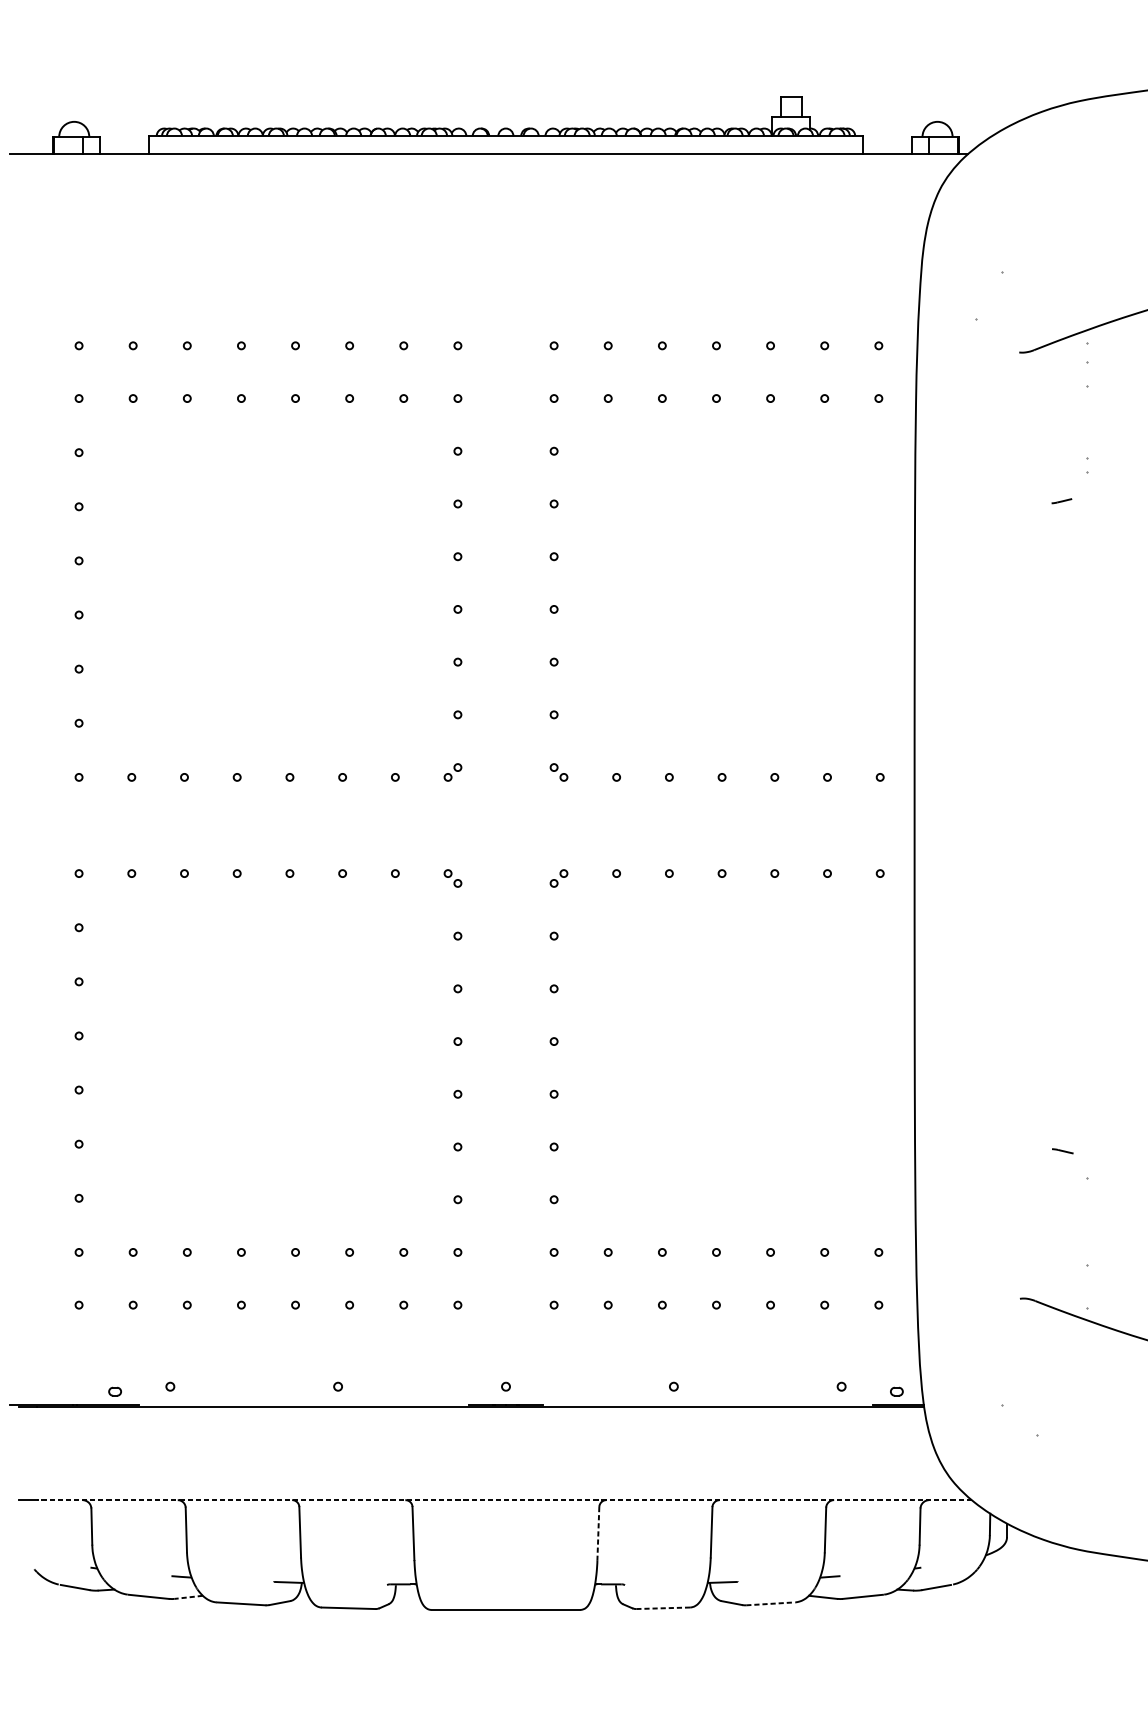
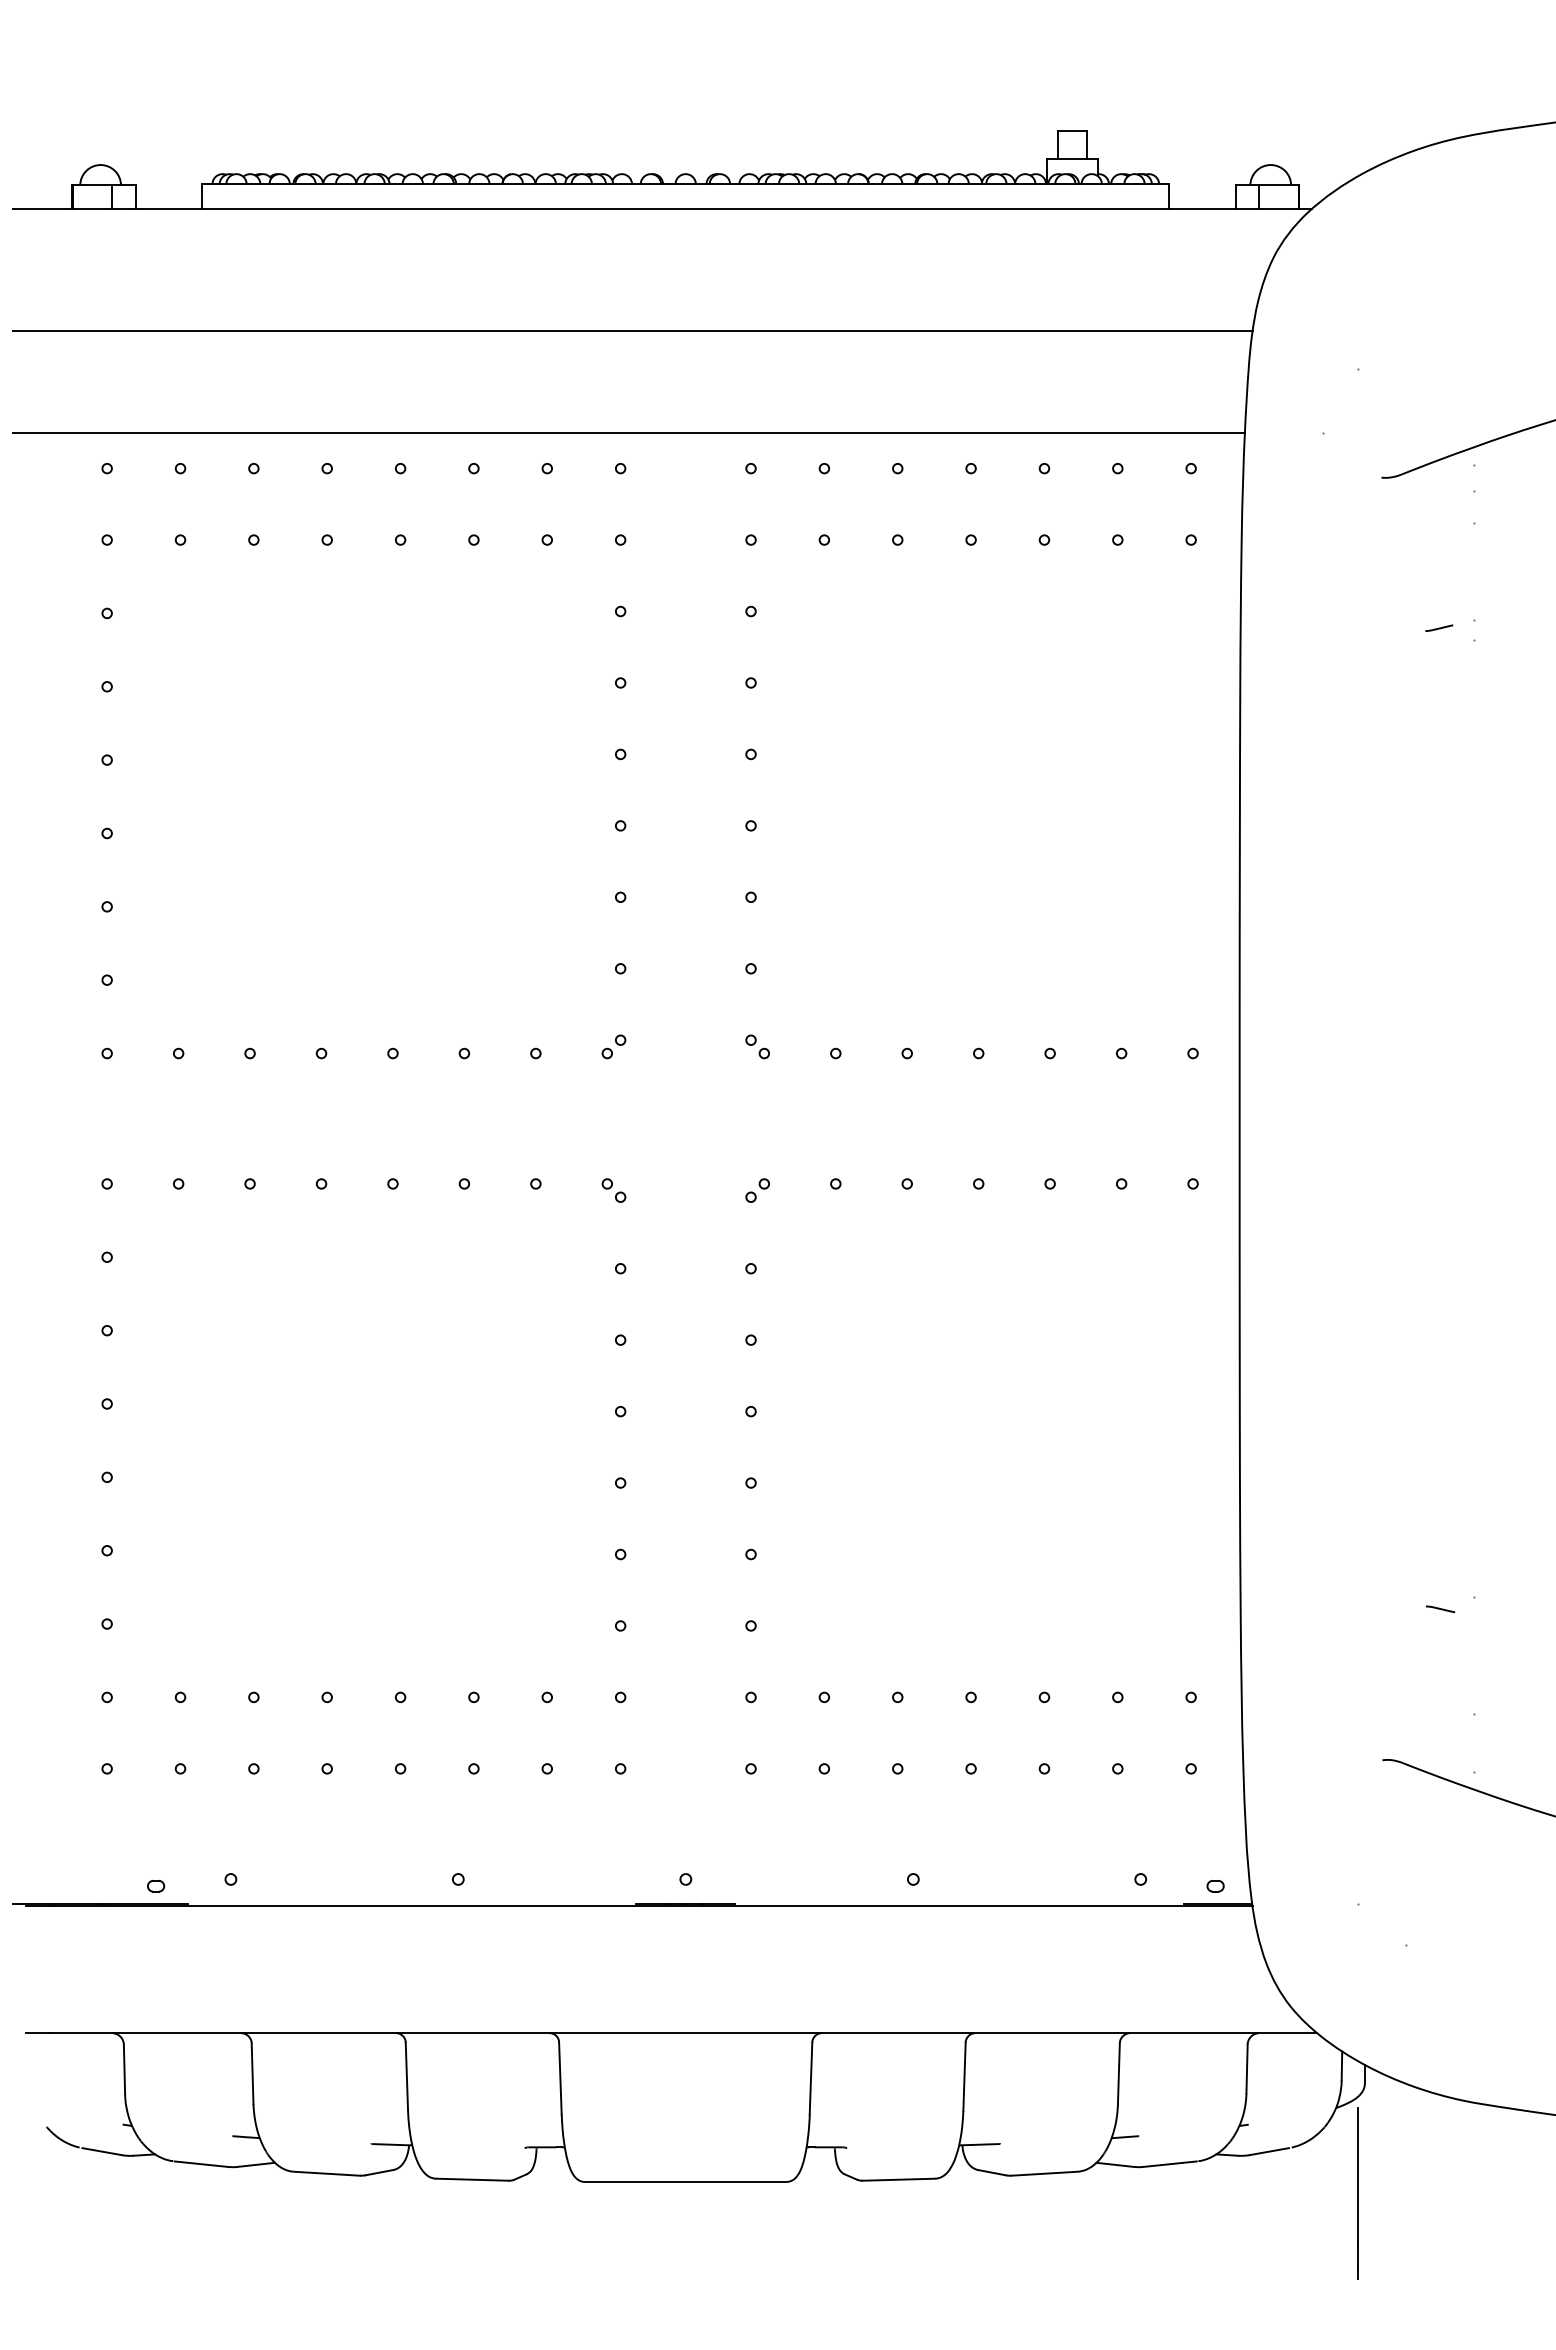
line: (466, 243) -> (632, 330), added
line: (463, 319) -> (628, 432), added
line: (1062, 500) -> (1439, 627), moved
line: (1062, 1151) -> (1440, 1609), moved
line: (504, 1500) -> (683, 2033), dashed -> solid
line: (598, 1533) -> (811, 2078), dashed -> solid
line: (188, 1597) -> (255, 2164), dashed -> solid
line: (770, 1603) -> (1044, 2173), dashed -> solid
line: (663, 1608) -> (899, 2179), dashed -> solid
line: (1001, 1618) -> (1357, 2193), added

